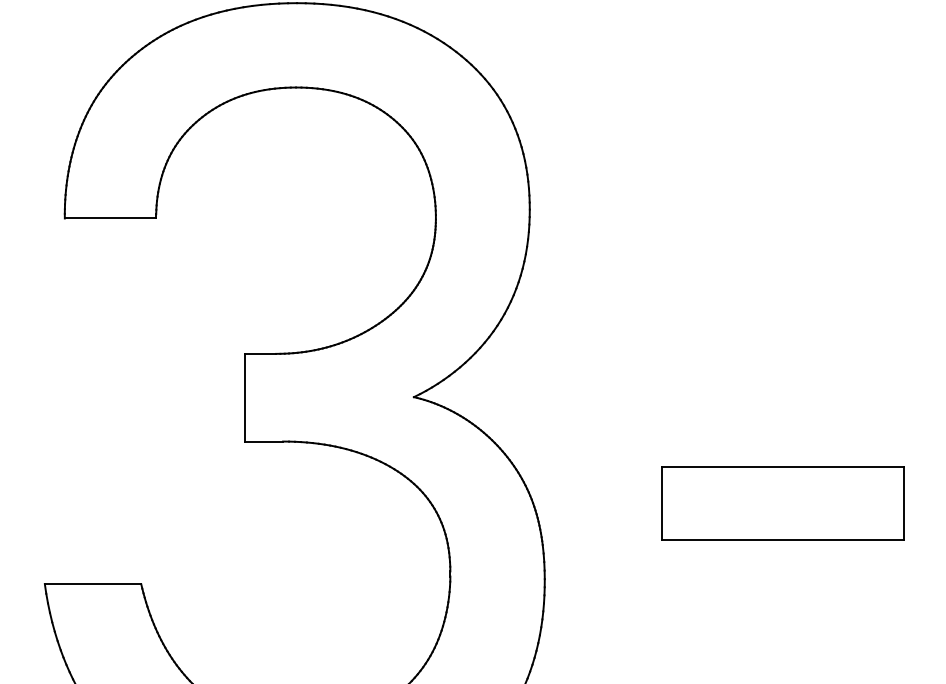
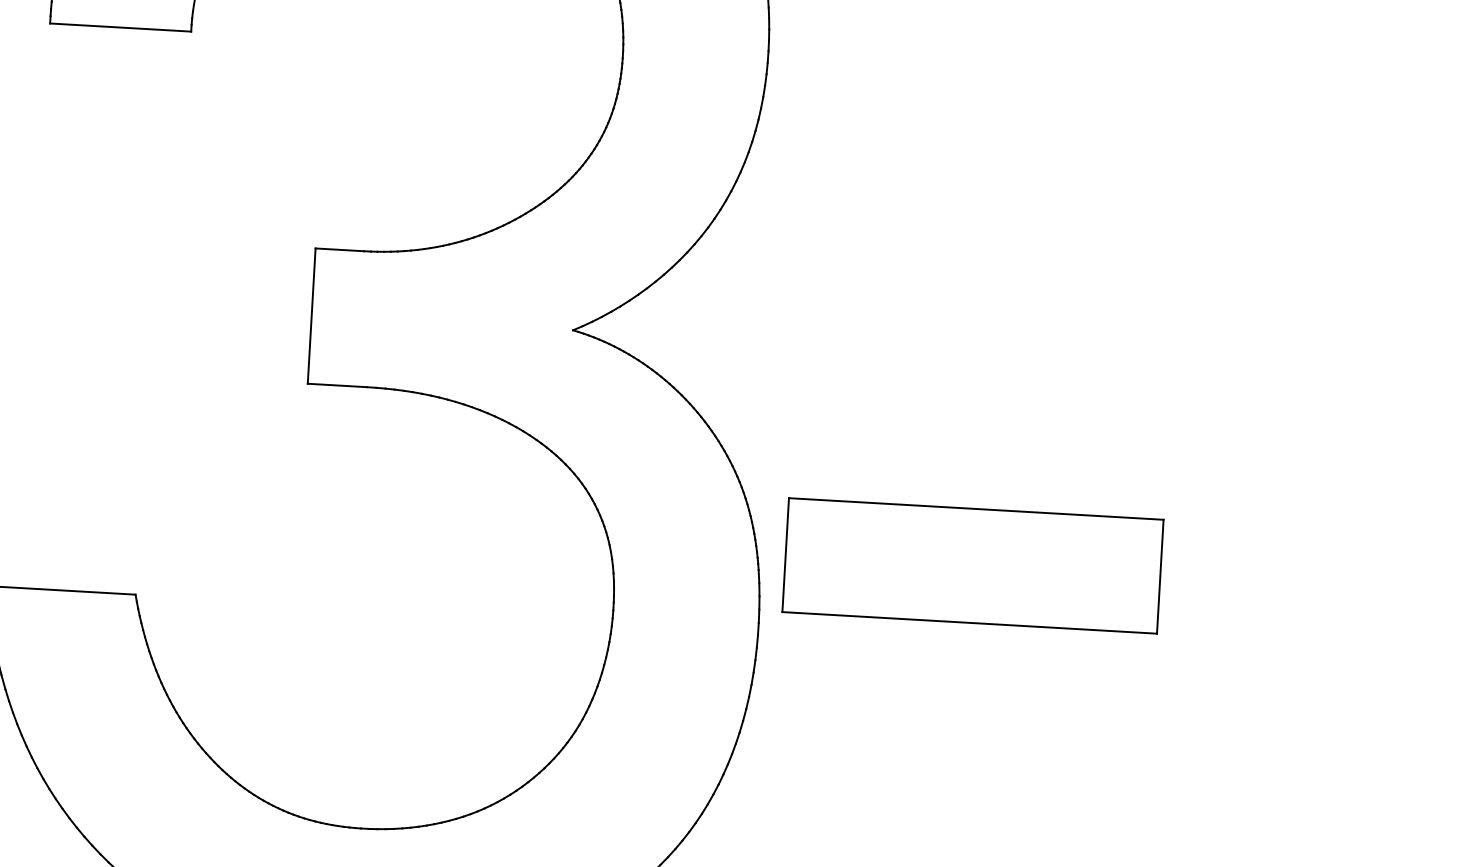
part: (782, 503) -> (972, 566), moved

